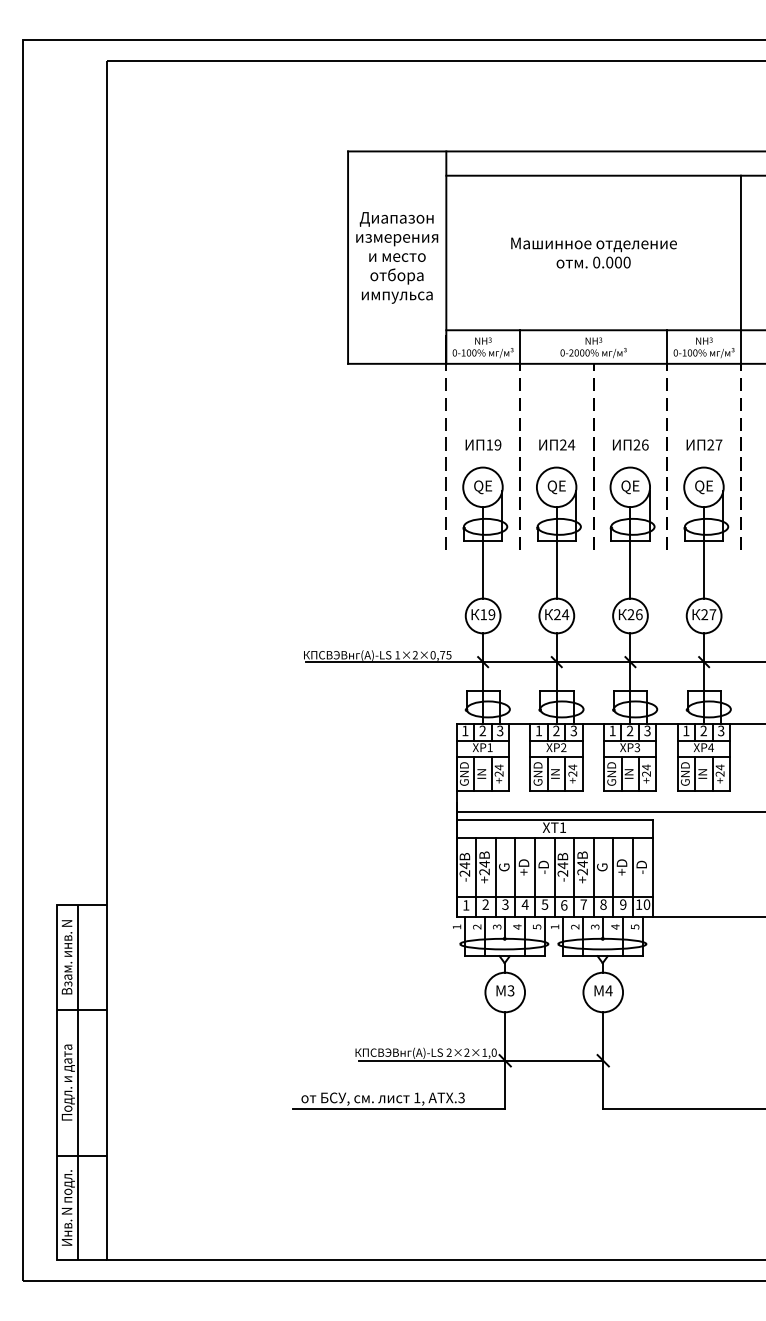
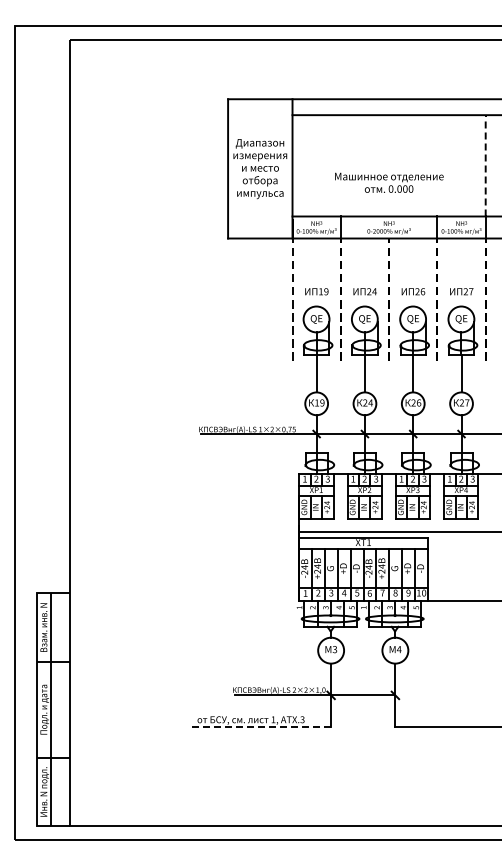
text: (594, 252) -> (389, 182), moved
line: (740, 252) -> (485, 165), solid -> dashed
line: (399, 1109) -> (261, 727), solid -> dashed

